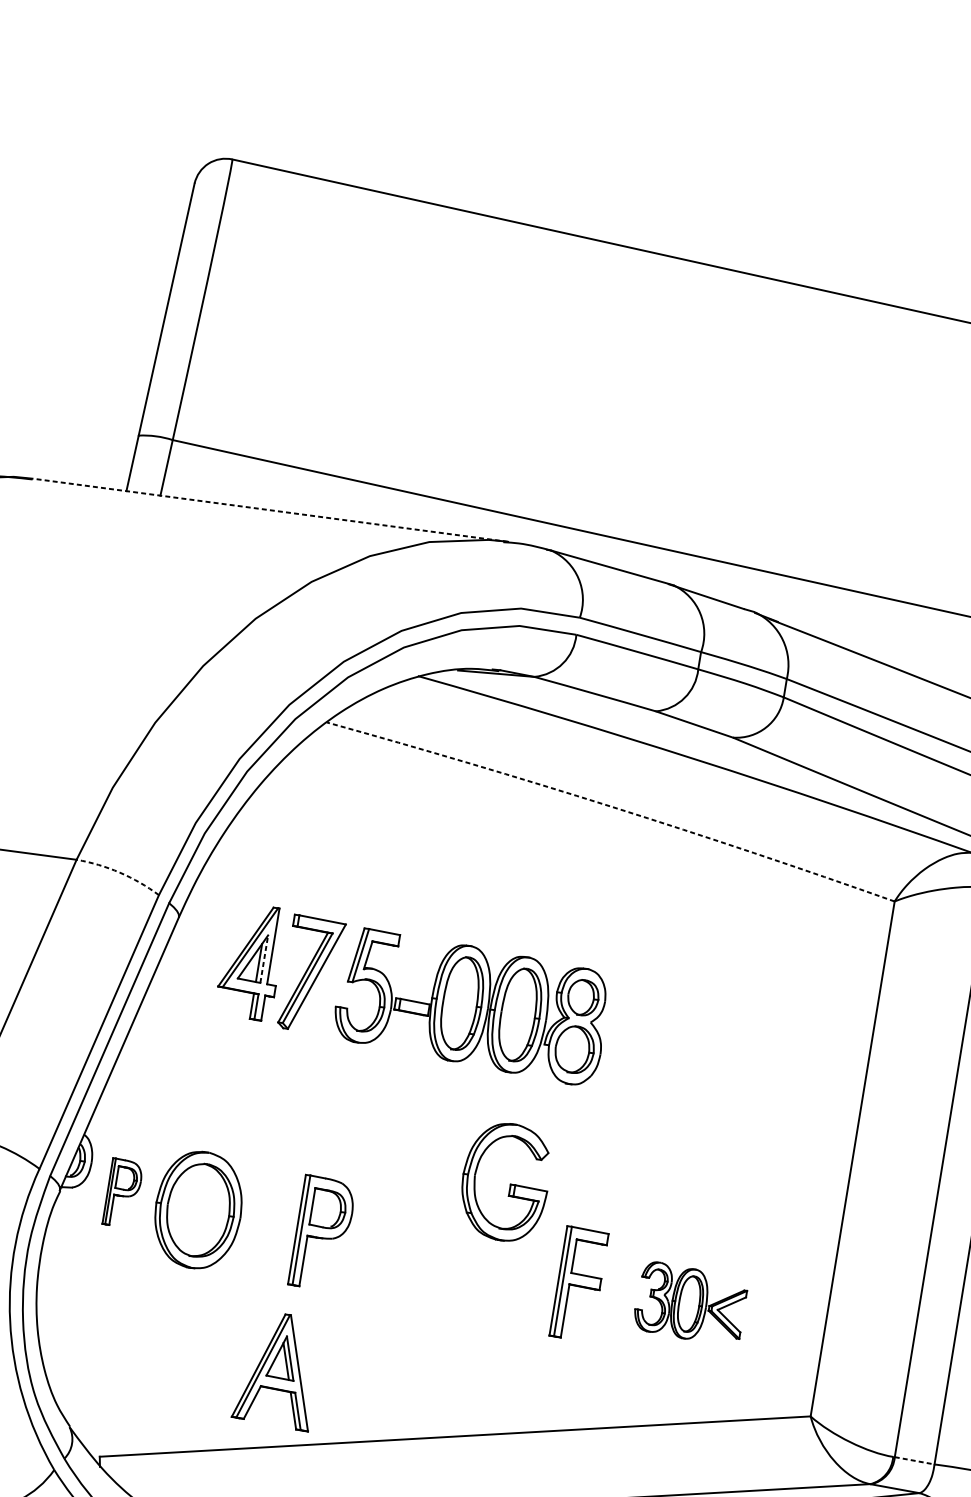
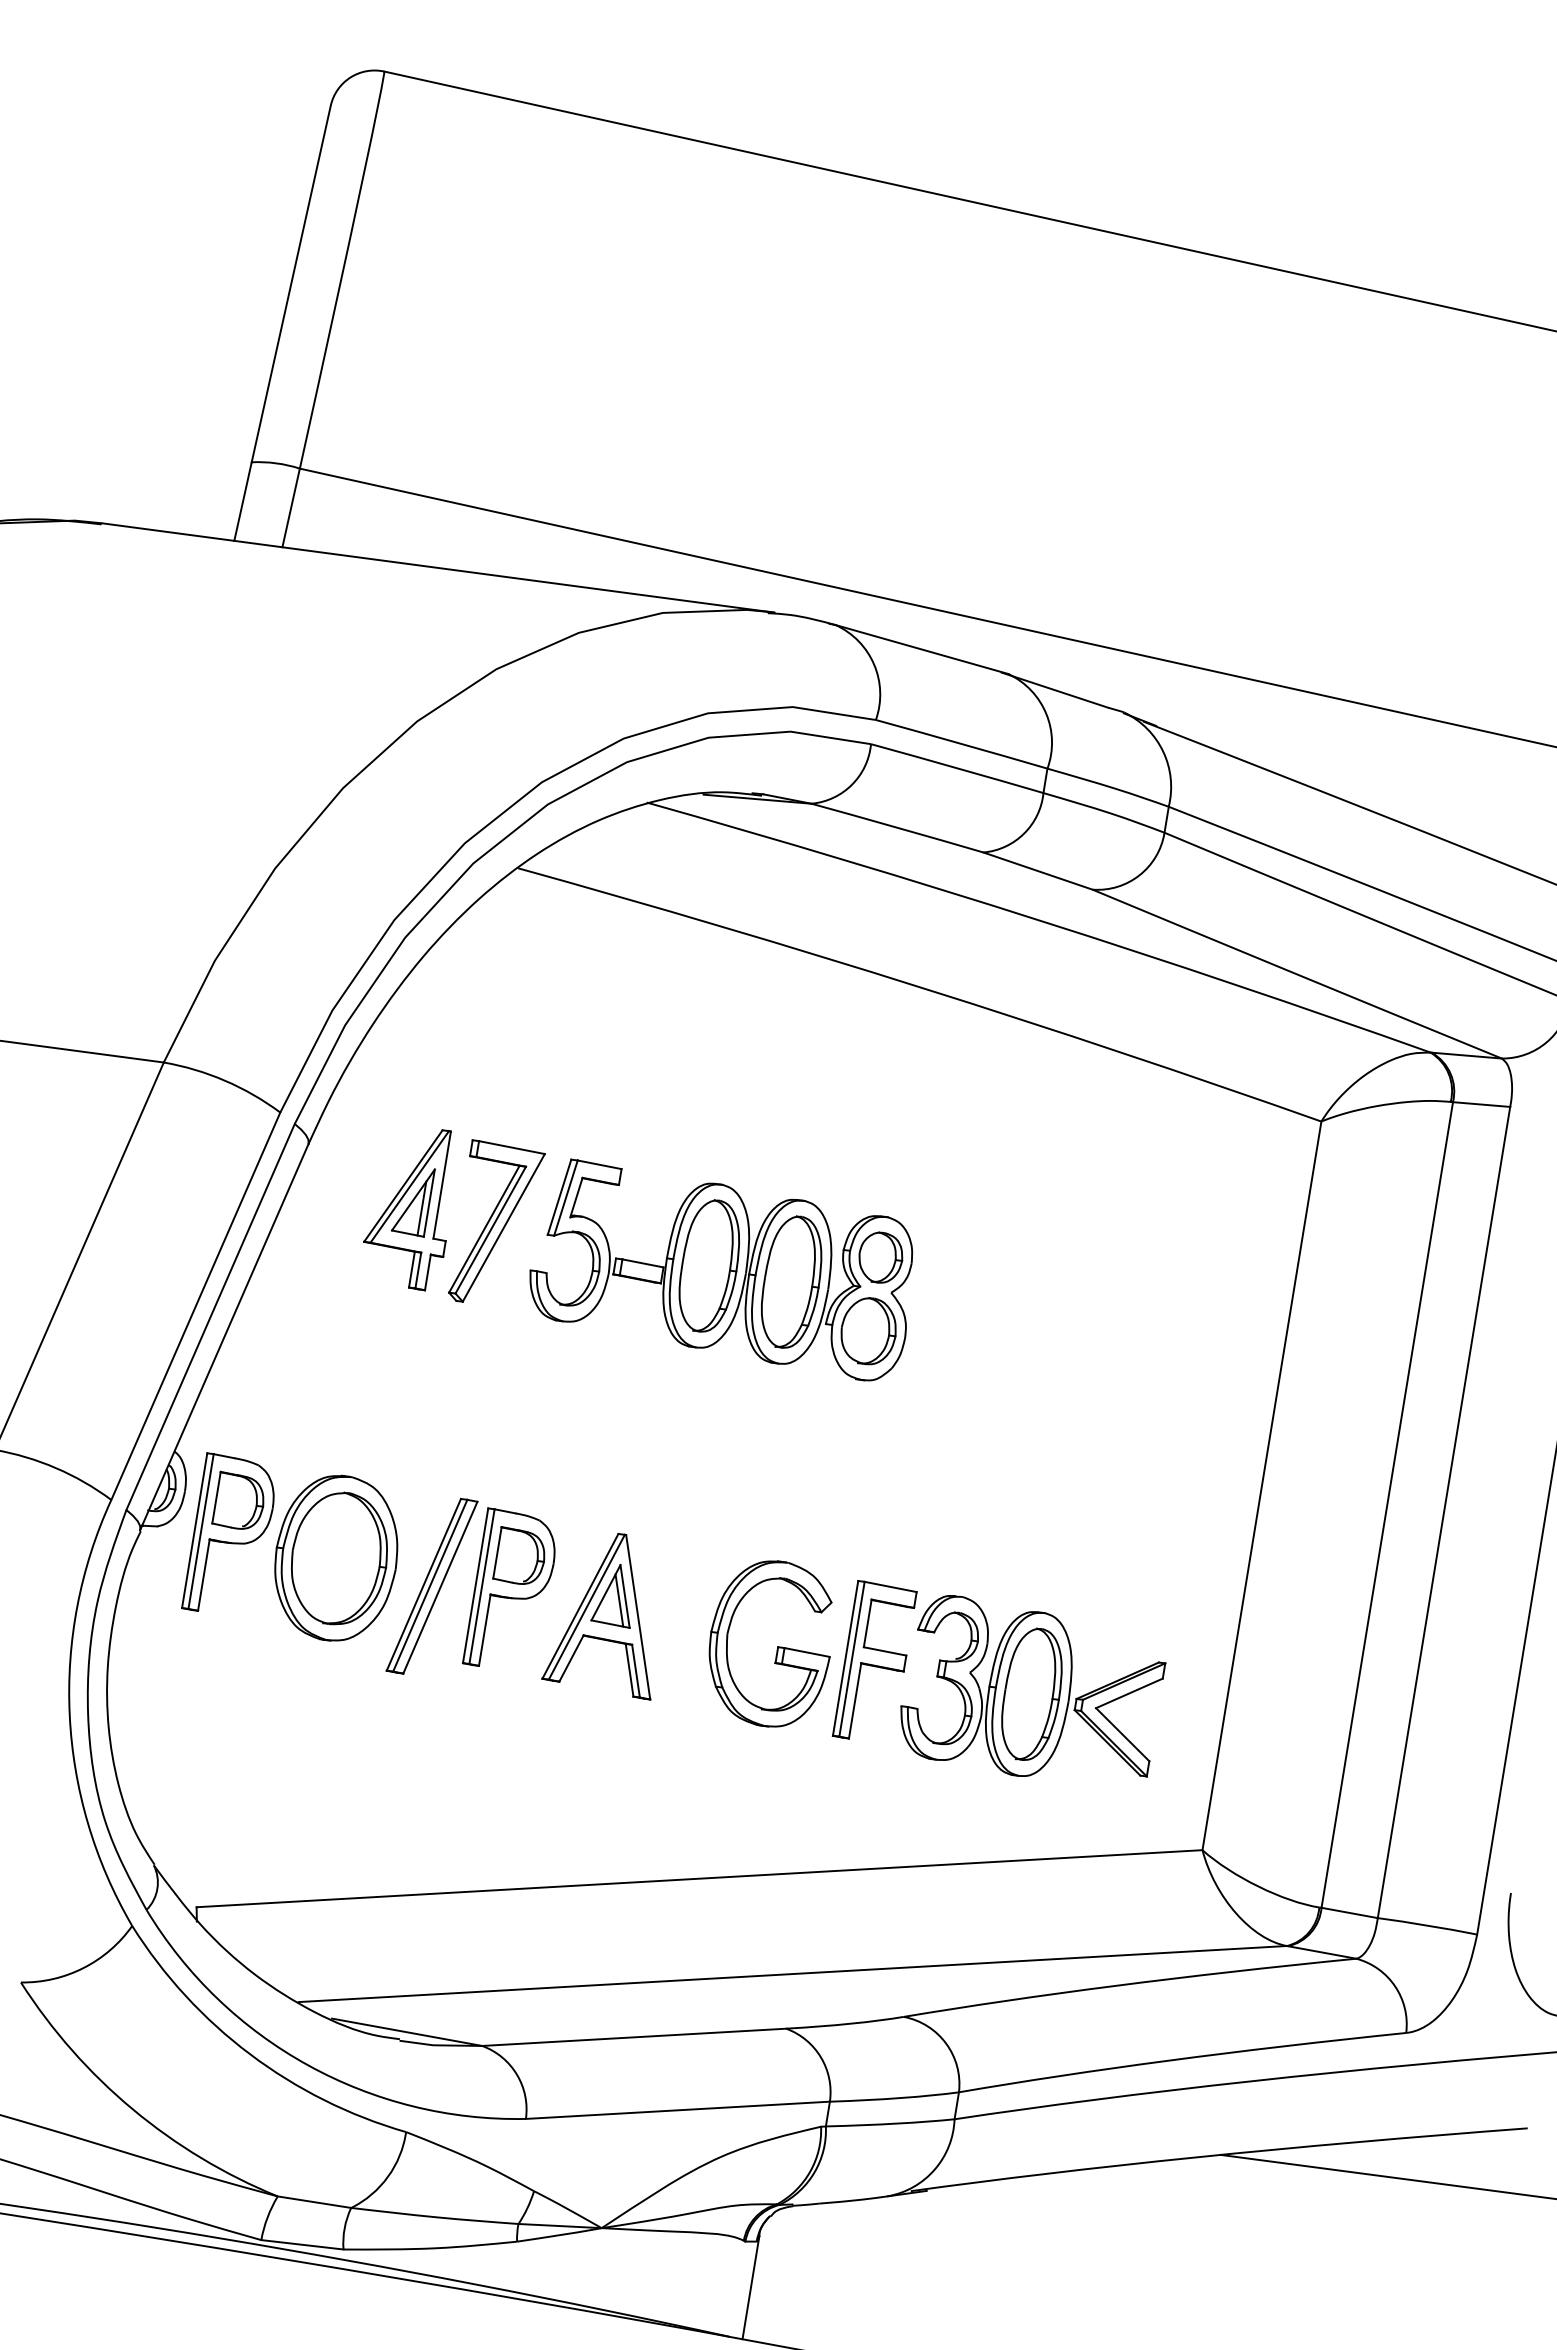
line: (270, 509) -> (437, 567), dashed -> solid
arc: (612, 806) -> (922, 987), dashed -> solid
arc: (119, 872) -> (224, 1080), dashed -> solid
line: (264, 958) -> (429, 1202), dashed -> solid
part: (510, 1184) -> (777, 1646), moved
part: (121, 1191) -> (227, 1531), size x1.67
part: (265, 1229) -> (431, 1585), added
part: (691, 1300) -> (1033, 1686), size x1.67
part: (270, 1372) -> (596, 1616), moved
line: (914, 1460) -> (1349, 1912), dashed -> solid

